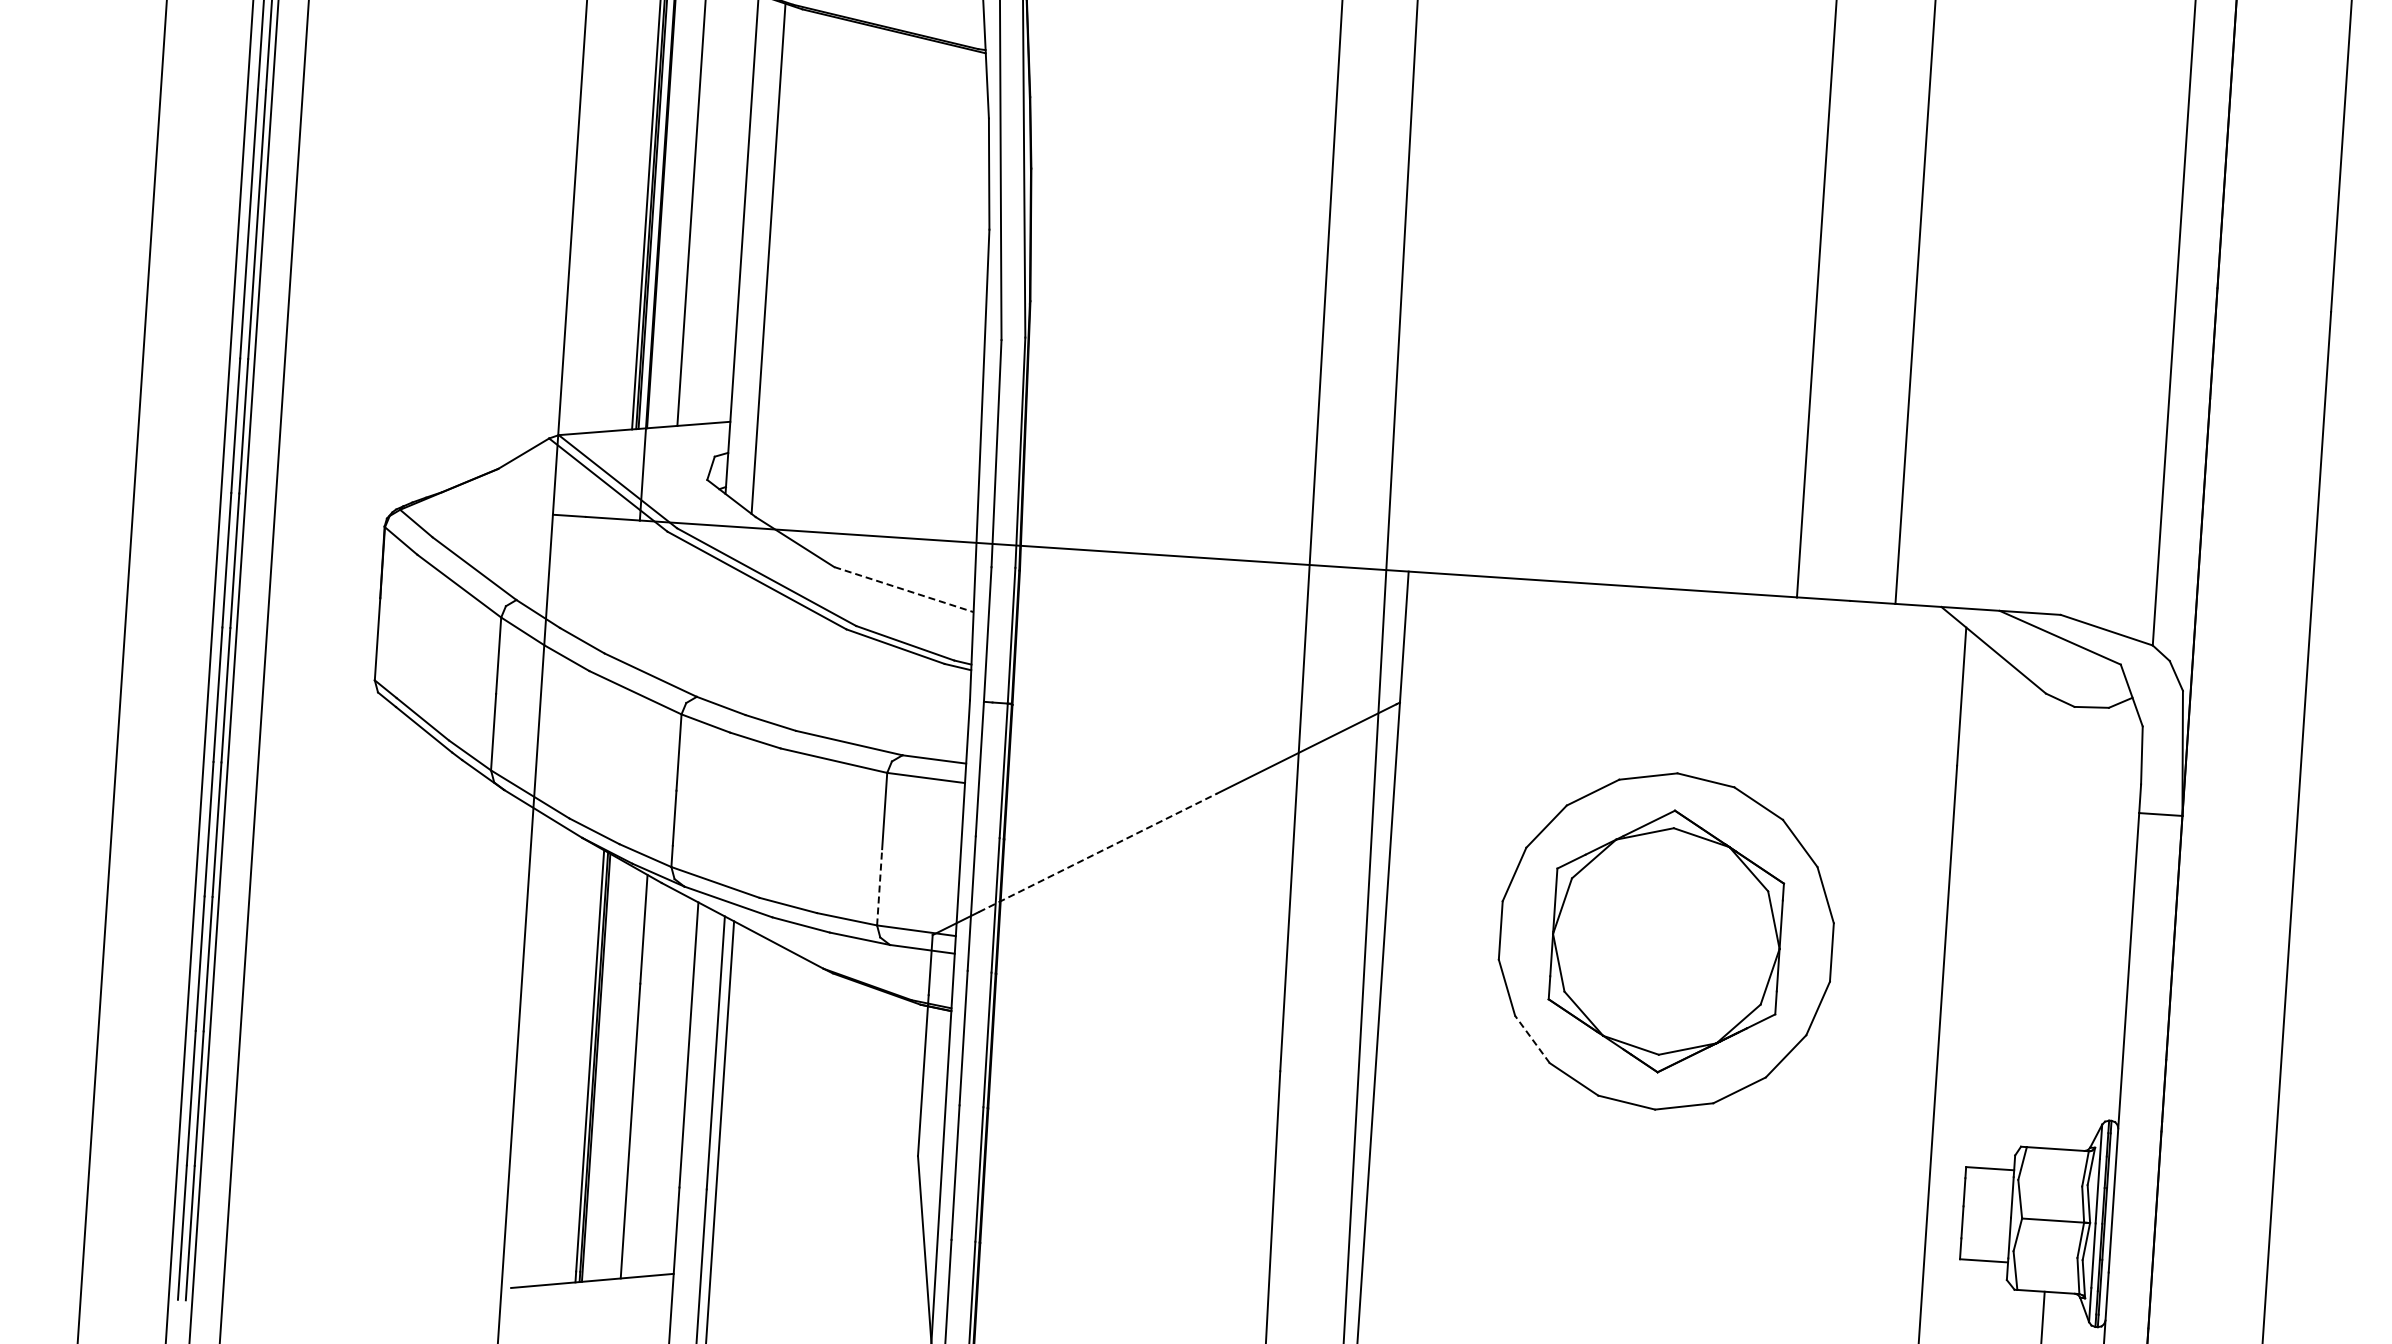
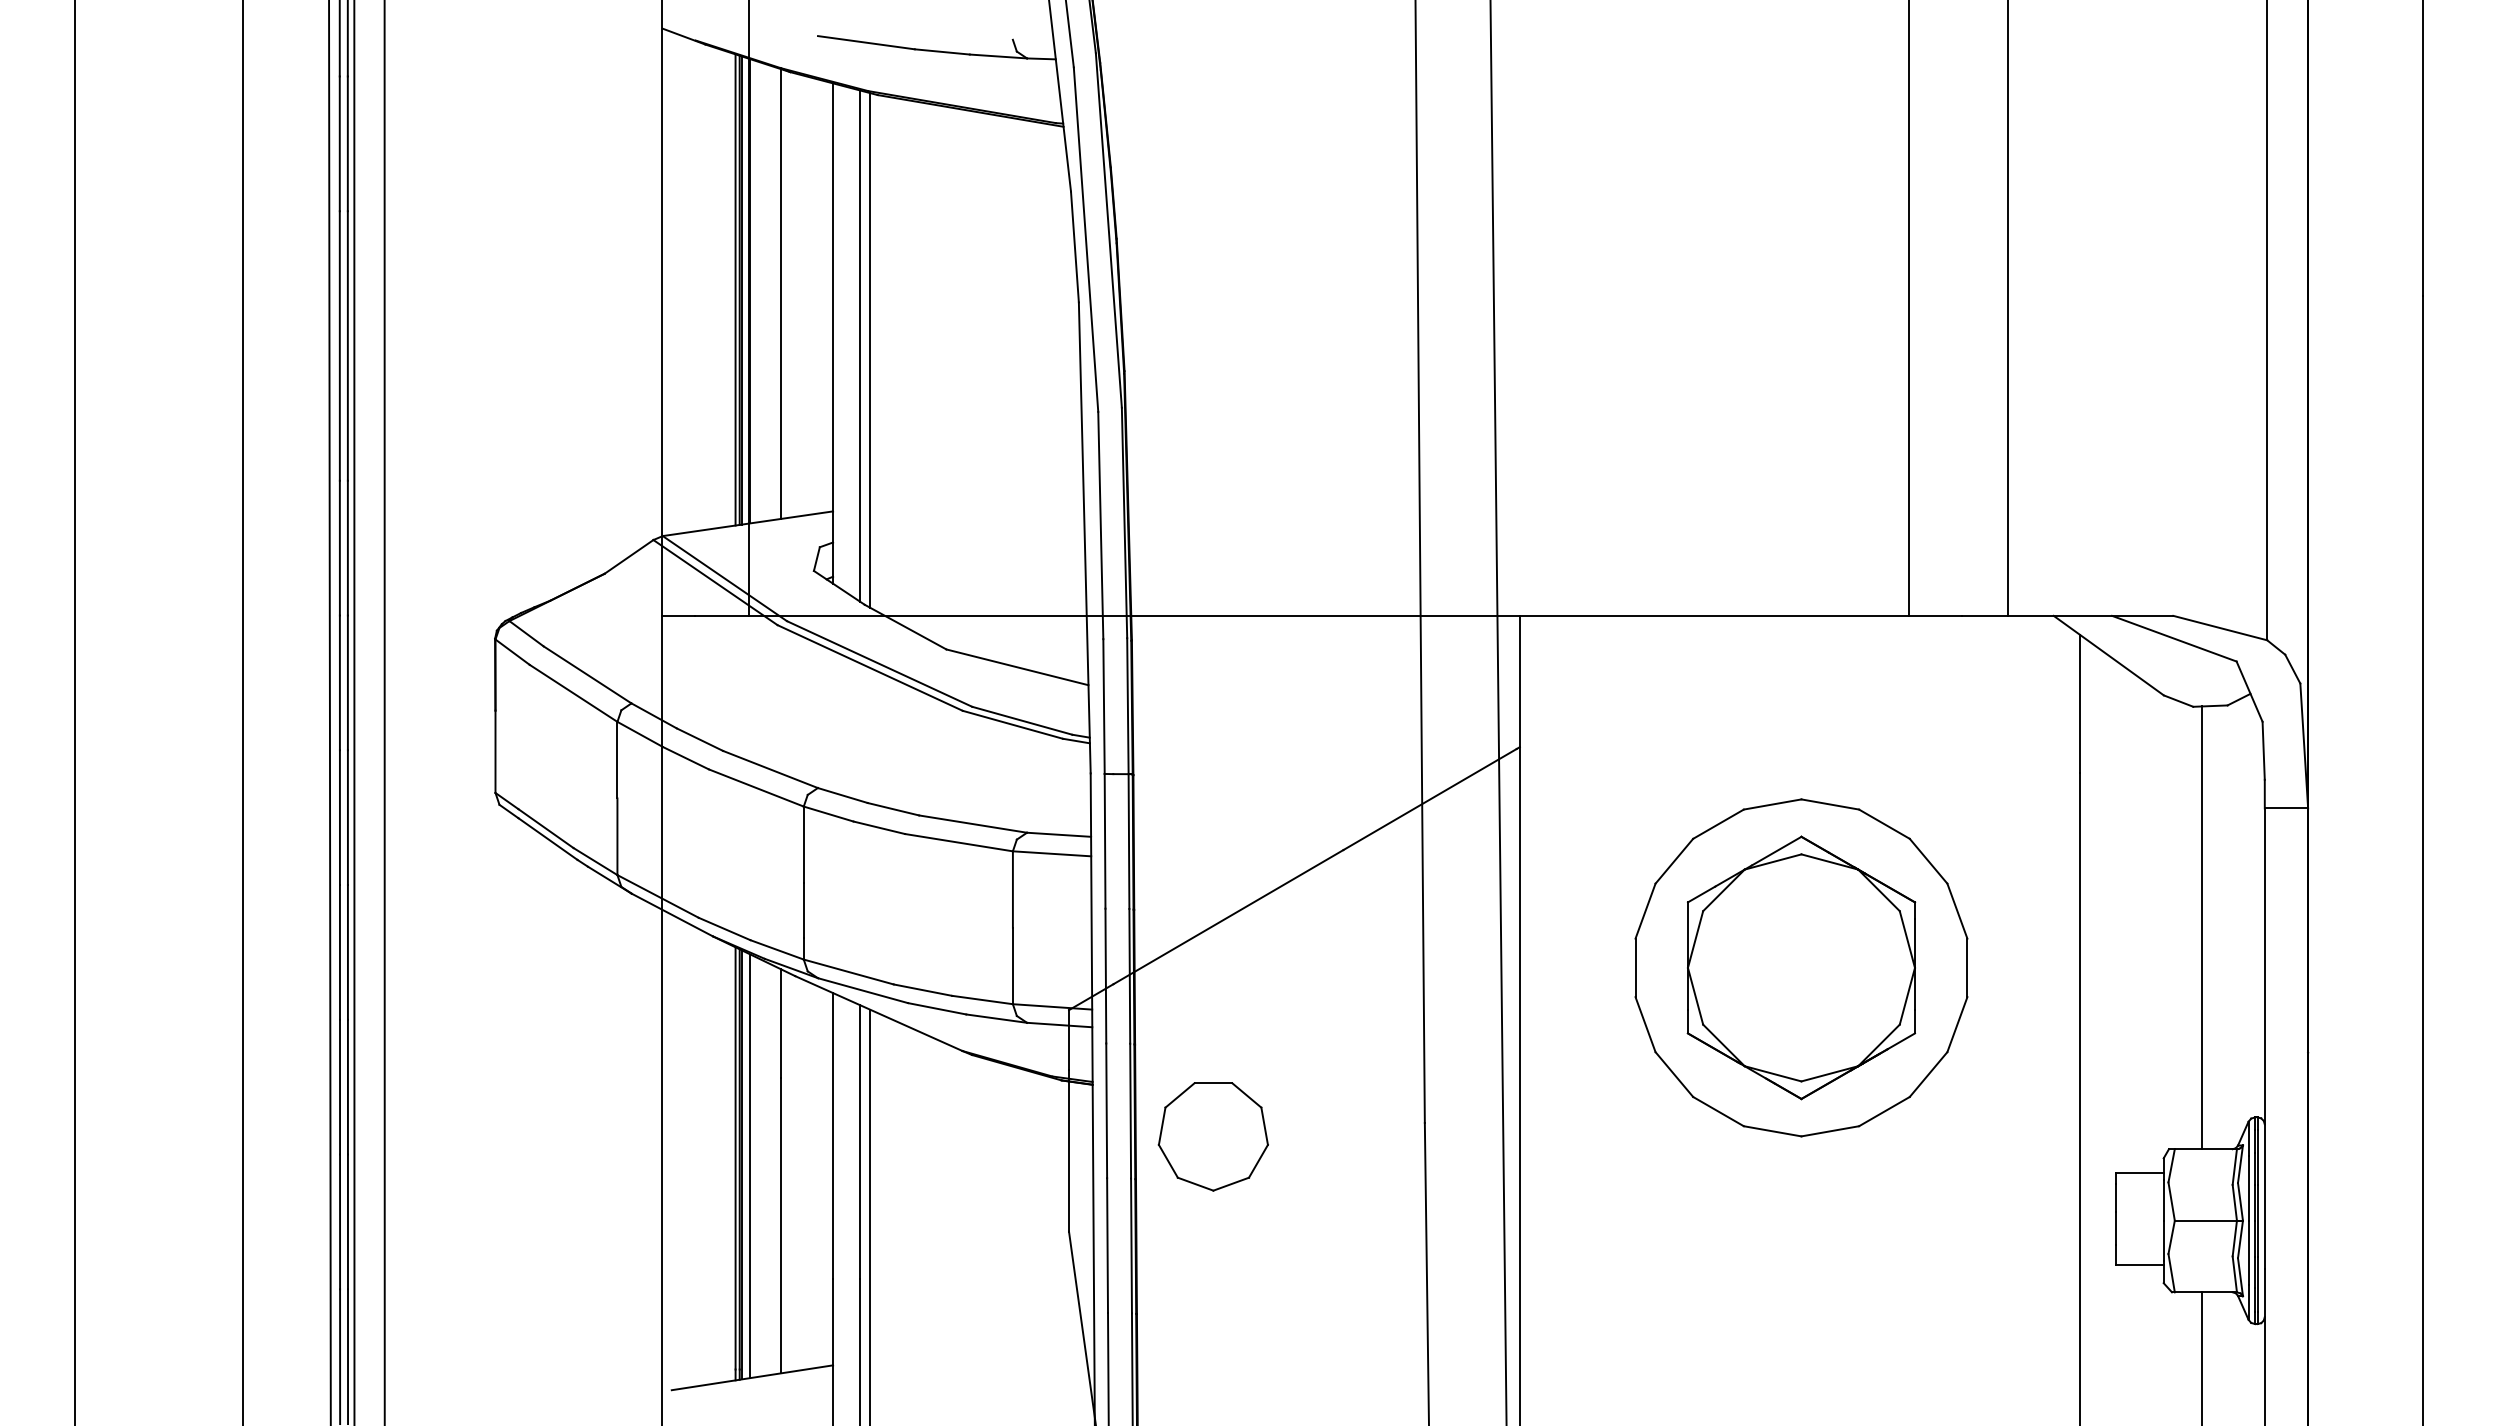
line: (777, 263) -> (869, 350), added
line: (903, 589) -> (1017, 667), dashed -> solid
line: (1098, 852) -> (1228, 916), dashed -> solid
line: (879, 886) -> (1012, 965), dashed -> solid
line: (2069, 927) -> (2202, 927), added
line: (1532, 1039) -> (1674, 1074), dashed -> solid
line: (604, 1069) -> (750, 1166), added
part: (1067, 1070) -> (1212, 1136), added

